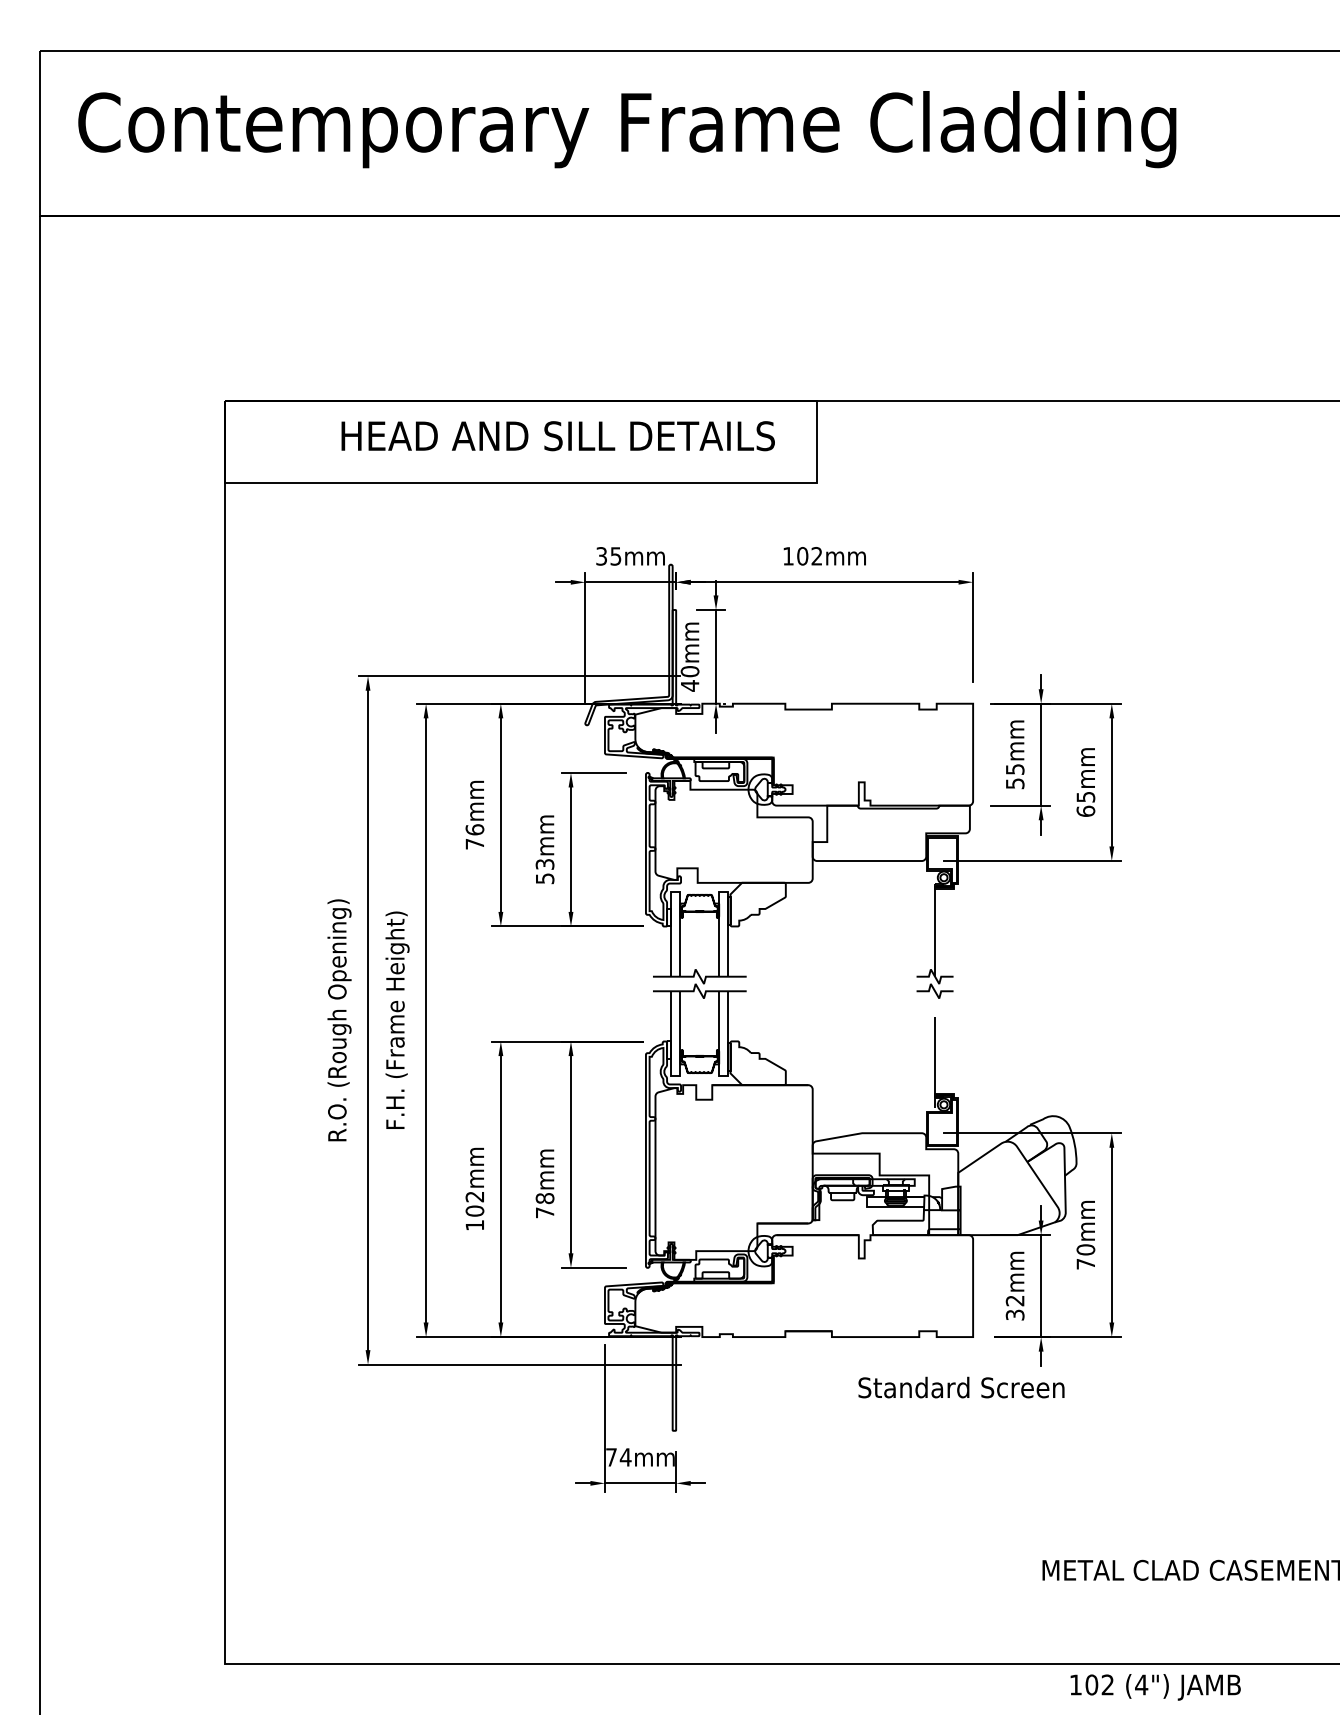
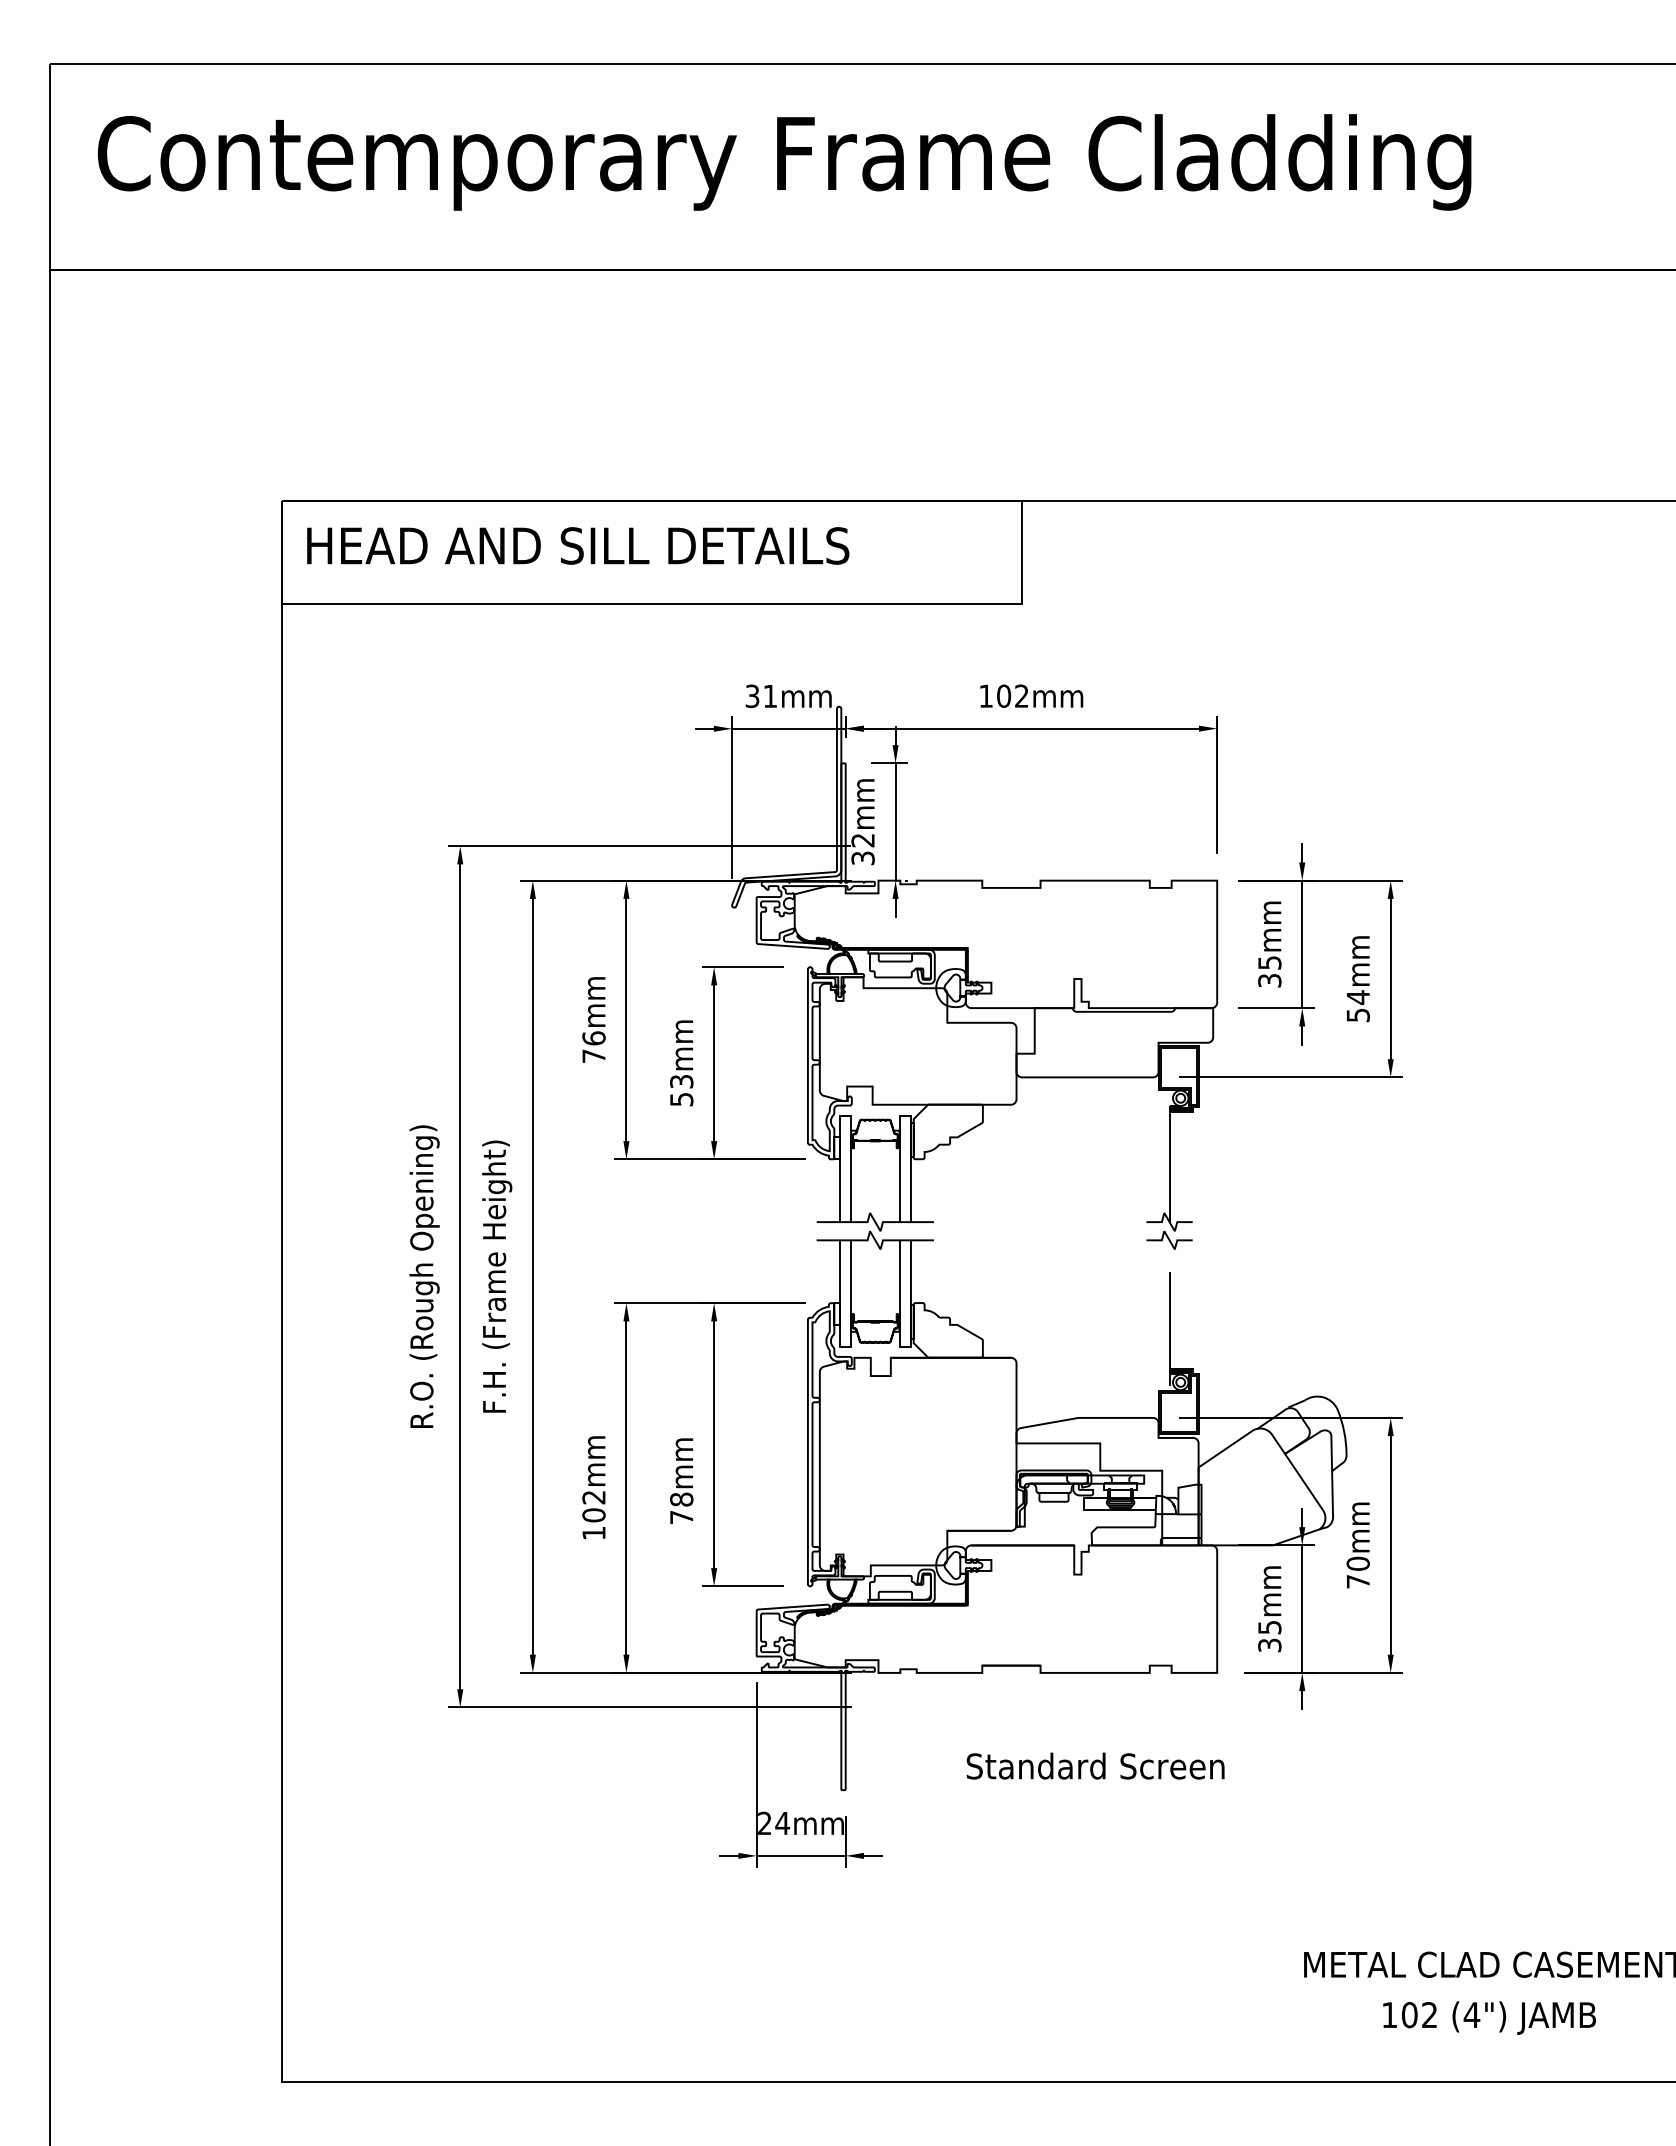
text: (558, 435) -> (578, 545), moved
text: (615, 556) -> (769, 696), 35mm -> 31mm
text: (689, 678) -> (862, 849), 40mm -> 32mm
text: (1014, 783) -> (1269, 980), 55mm -> 35mm
text: (1085, 804) -> (1357, 1006), 65mm -> 54mm
text: (1014, 1300) -> (1269, 1627), 32mm -> 35mm
text: (961, 1387) -> (1095, 1765), moved
text: (611, 1456) -> (764, 1822), 74mm -> 24mm
text: (1155, 1686) -> (1489, 2017), moved

